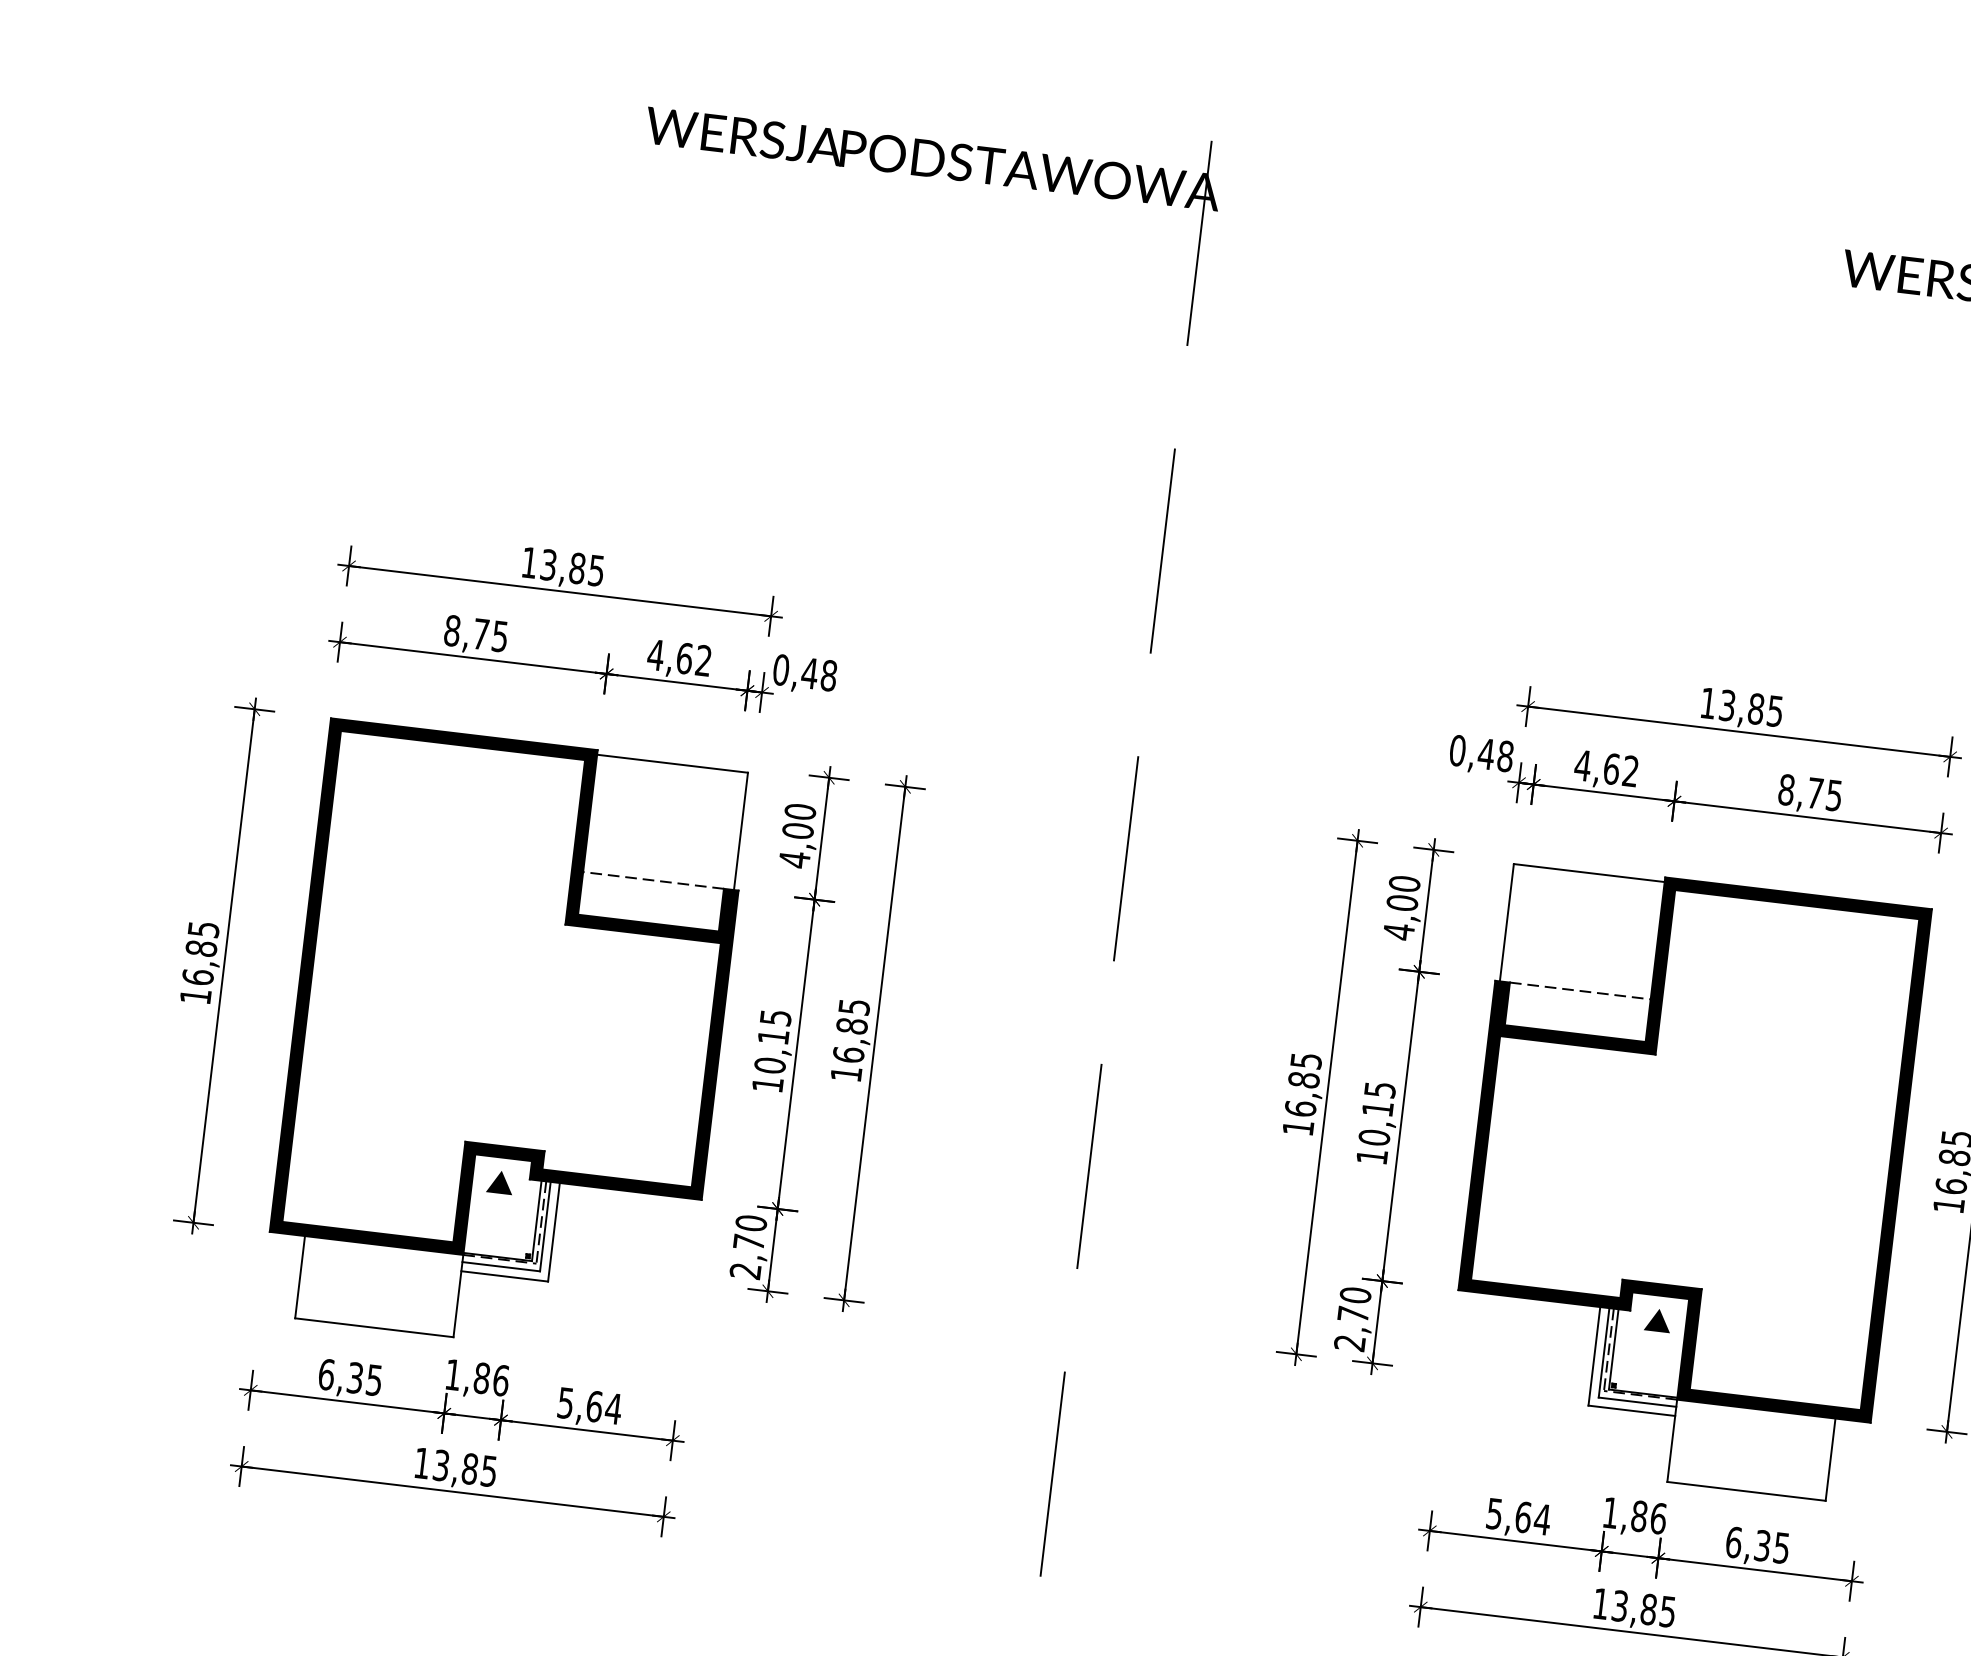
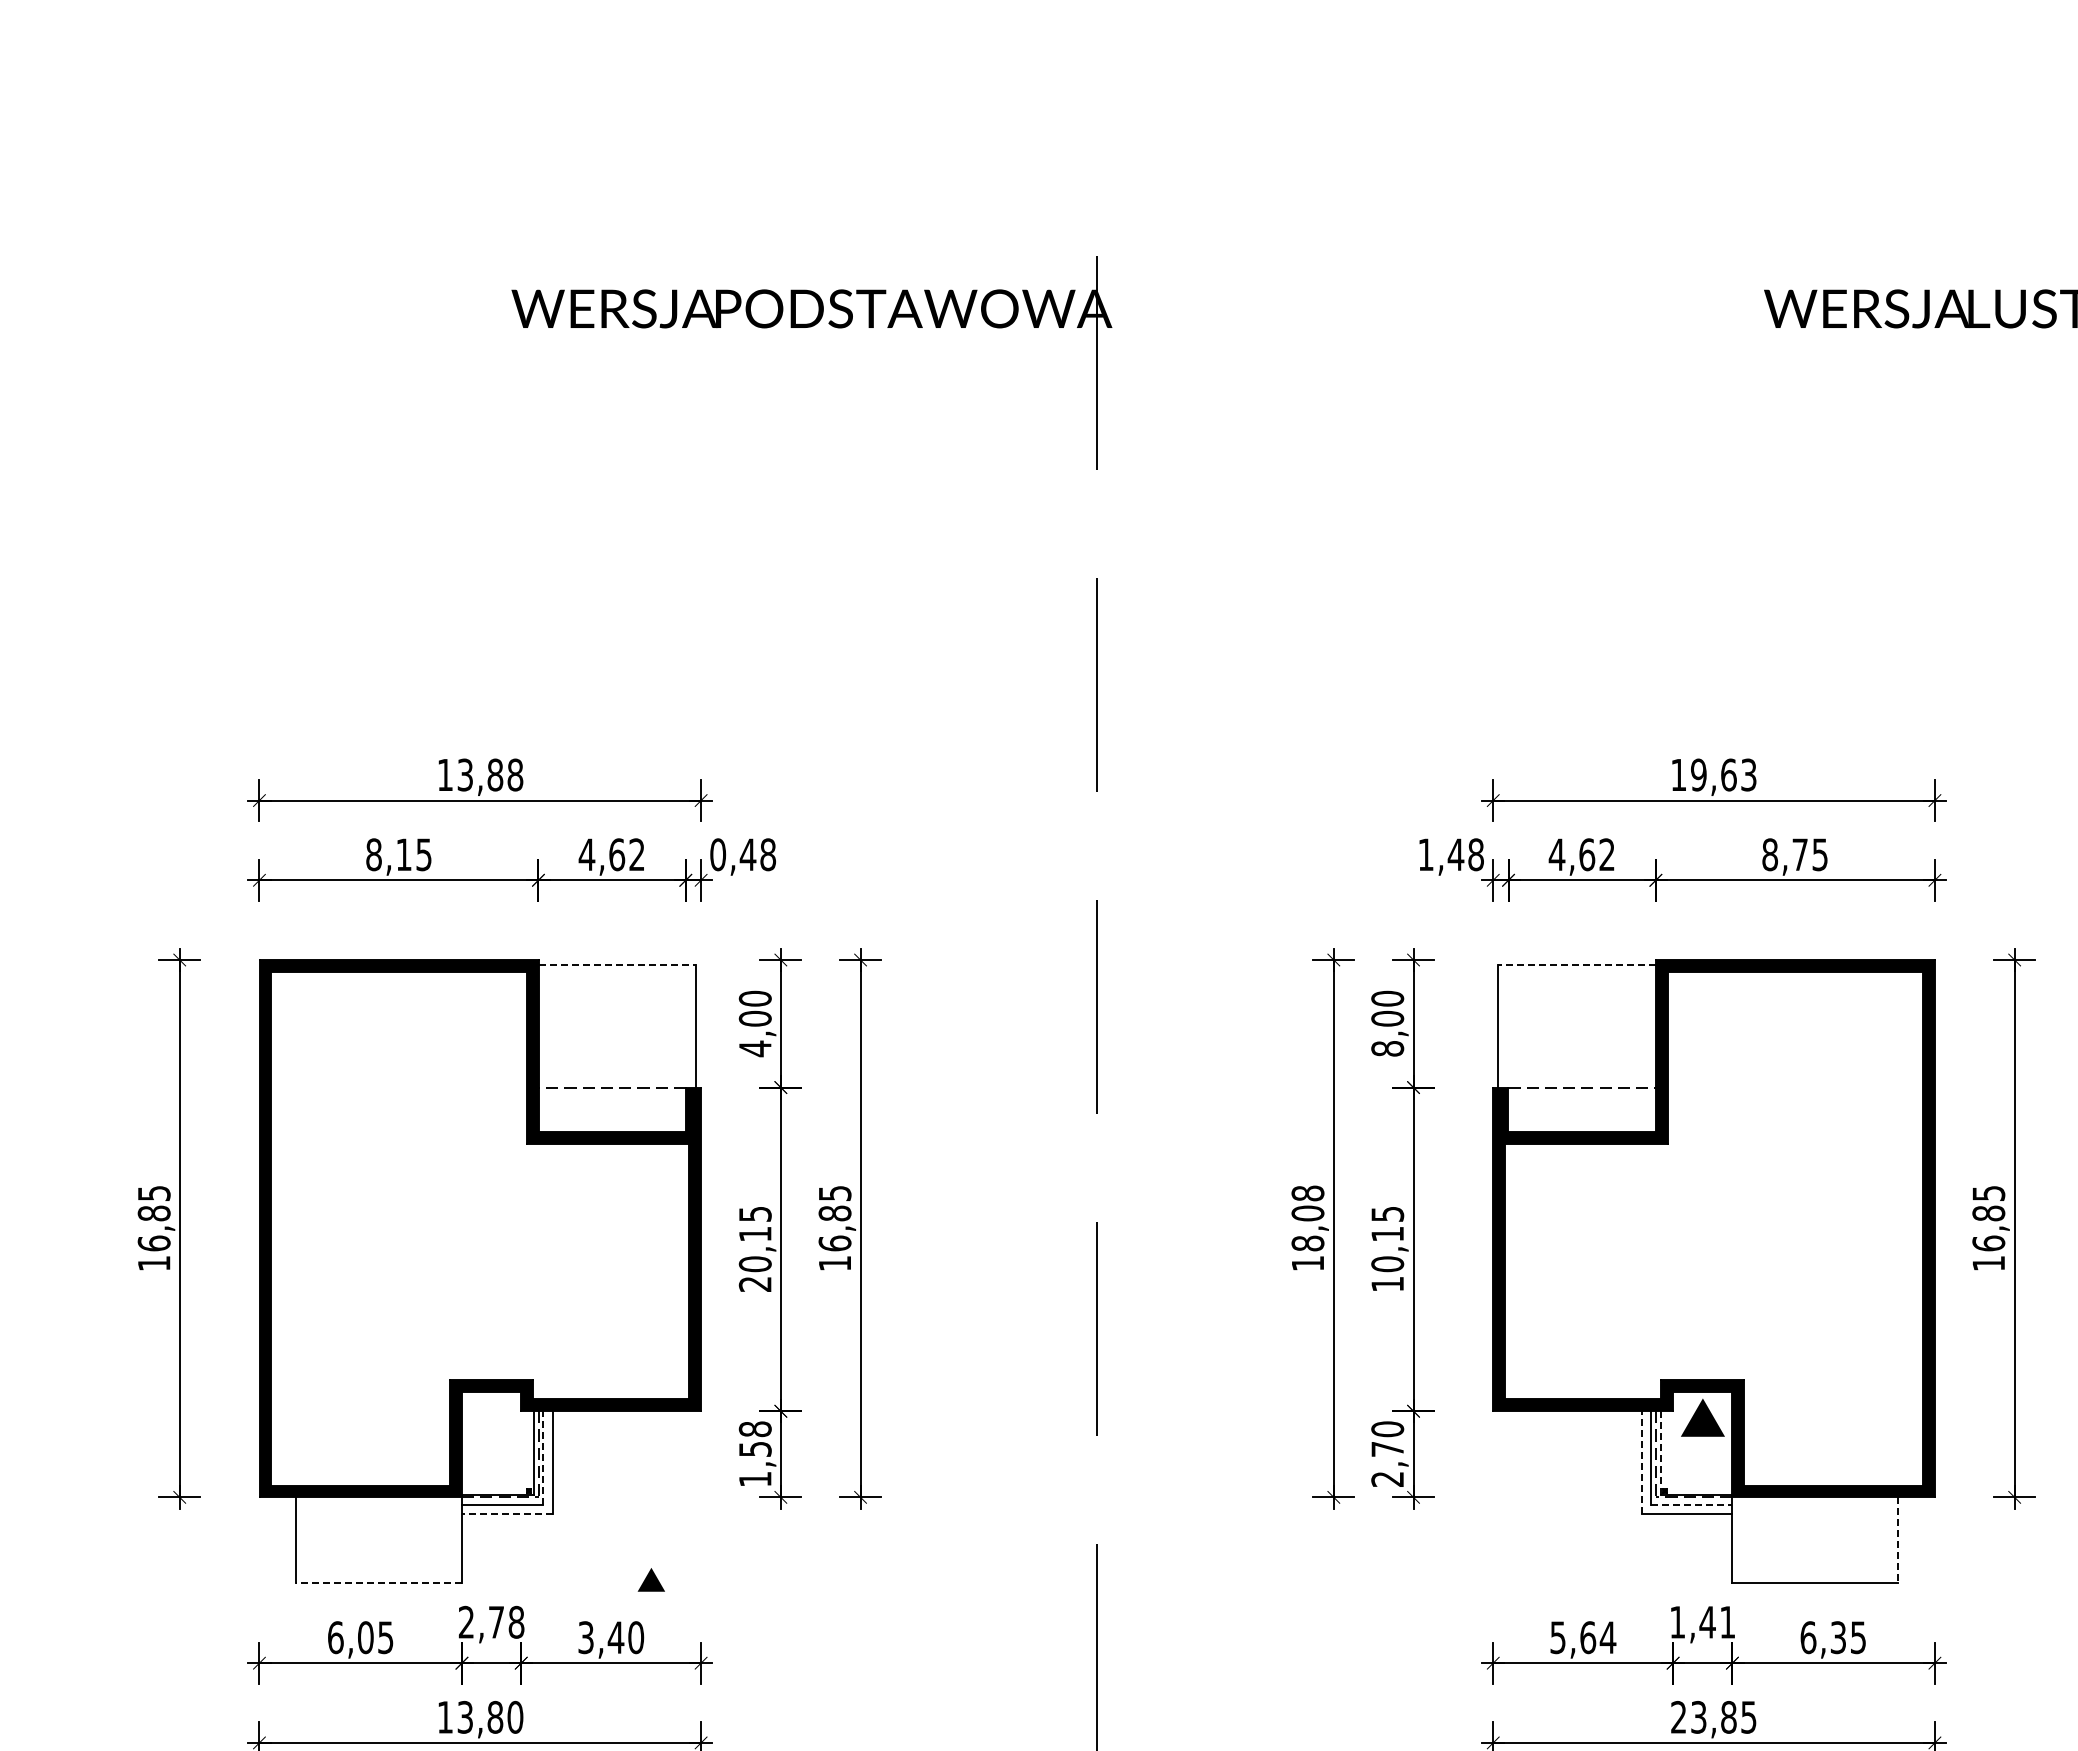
text: (596, 570) -> (515, 774), 13,85 -> 13,88
text: (480, 633) -> (403, 854), 8,75 -> 8,15
text: (1751, 707) -> (1723, 774), 13,85 -> 19,63
text: (1457, 750) -> (1425, 854), 0,48 -> 1,48
line: (672, 763) -> (617, 964), solid -> dashed
line: (1589, 872) -> (1576, 964), solid -> dashed
text: (1398, 931) -> (1387, 1048), 4,00 -> 8,00
text: (767, 1084) -> (754, 1284), 10,15 -> 20,15
text: (1303, 1084) -> (1307, 1218), 16,85 -> 18,08
part: (499, 1181) -> (650, 1579), moved
line: (545, 1227) -> (543, 1458), solid -> dashed
text: (747, 1246) -> (754, 1453), 2,70 -> 1,58
line: (503, 1276) -> (506, 1514), solid -> dashed
part: (1657, 1319) -> (1702, 1417), size x1.6
line: (374, 1327) -> (379, 1583), solid -> dashed
line: (1613, 1348) -> (1660, 1452), solid -> dashed
line: (1594, 1356) -> (1641, 1462), solid -> dashed
text: (477, 1376) -> (491, 1621), 1,86 -> 2,78
text: (355, 1377) -> (365, 1637), 6,35 -> 6,05
line: (1637, 1401) -> (1691, 1504), solid -> dashed
text: (590, 1405) -> (611, 1637), 5,64 -> 3,40
line: (1830, 1459) -> (1897, 1540), solid -> dashed
text: (489, 1470) -> (515, 1716), 13,85 -> 13,80
text: (1648, 1516) -> (1717, 1621), 1,86 -> 1,41
text: (1600, 1603) -> (1678, 1717), 13,85 -> 23,85

